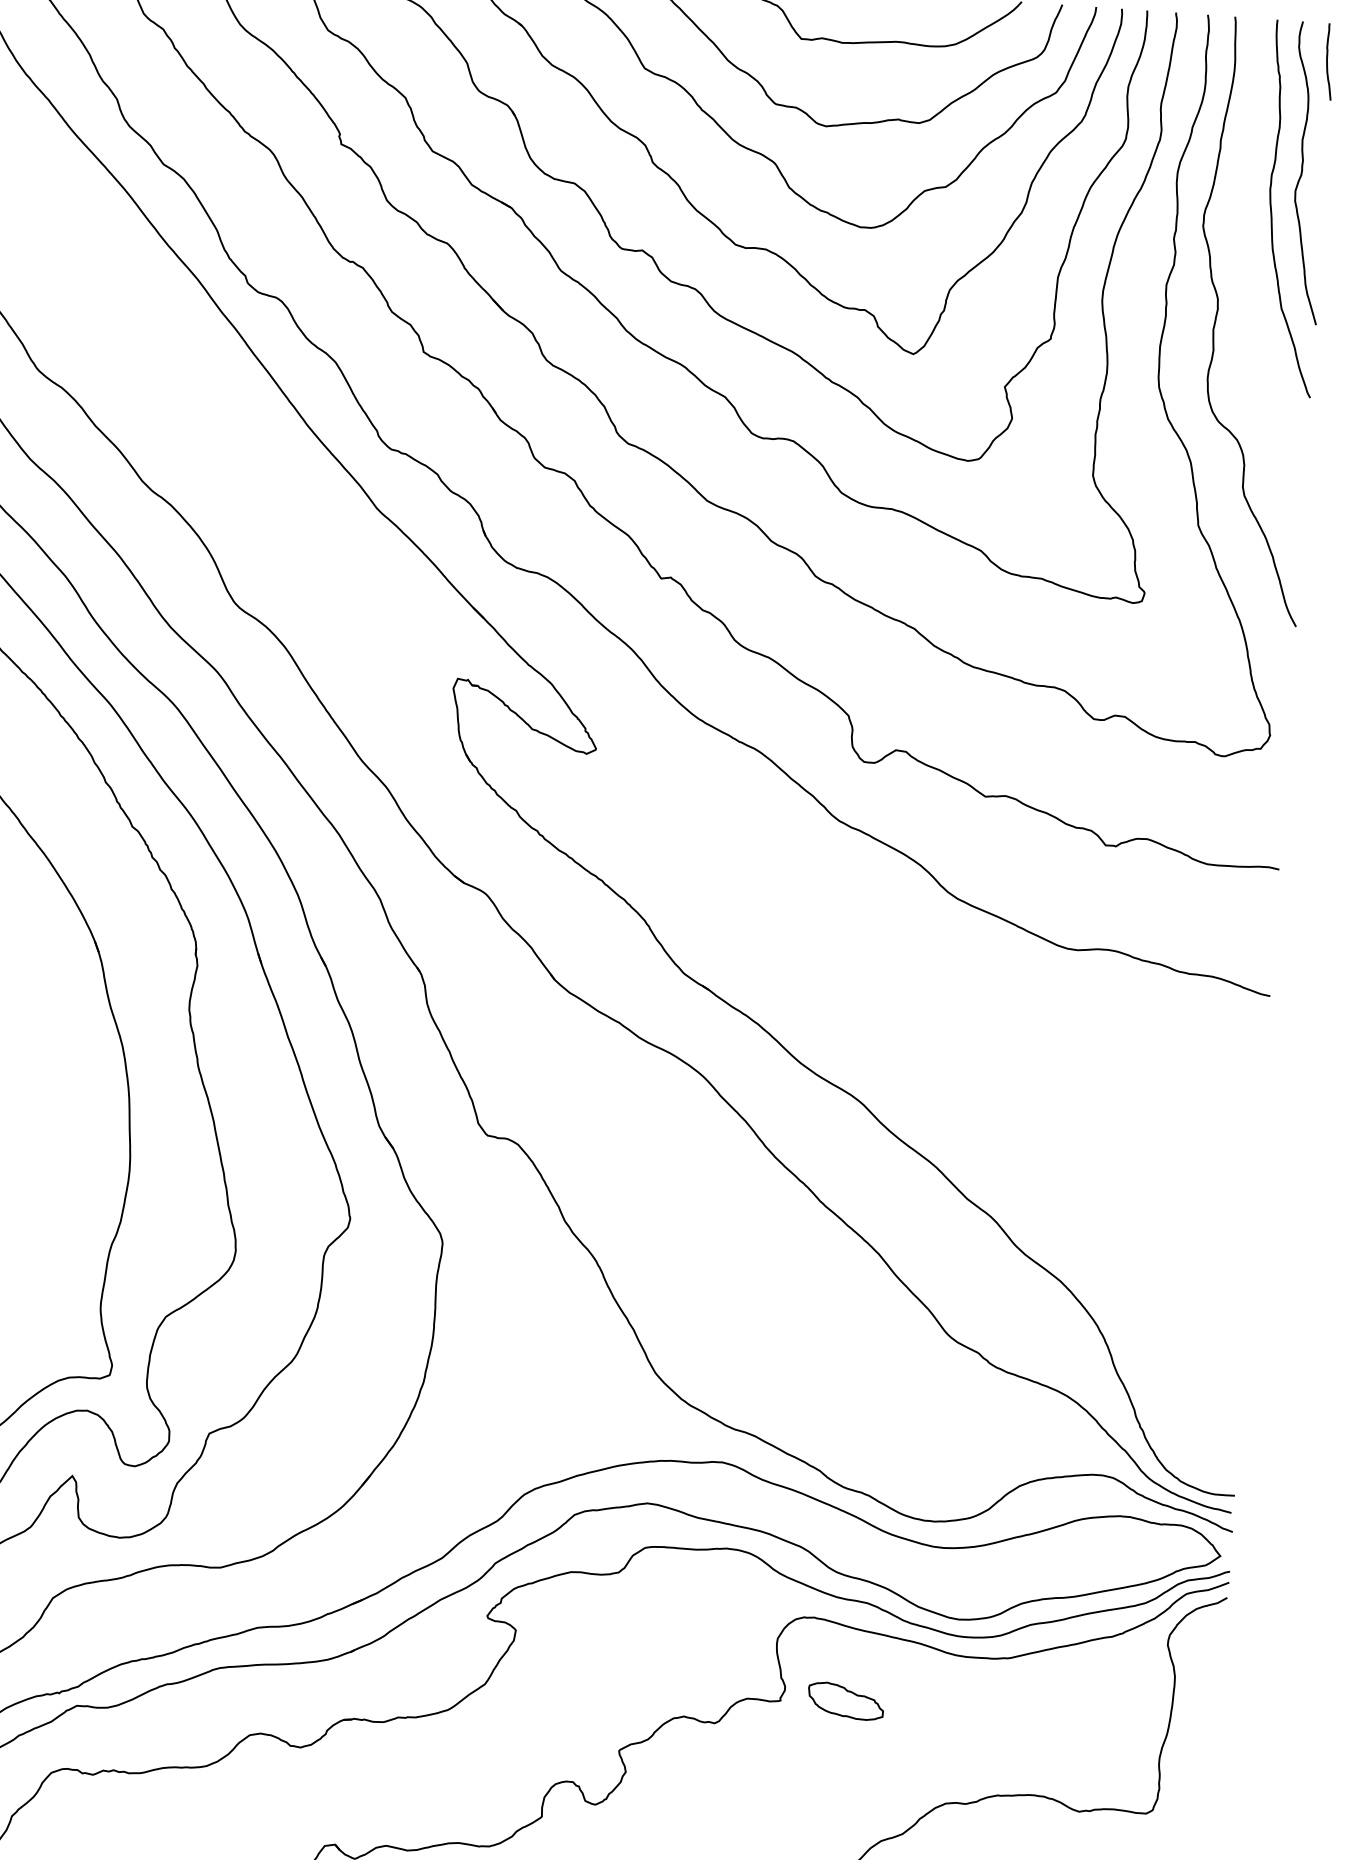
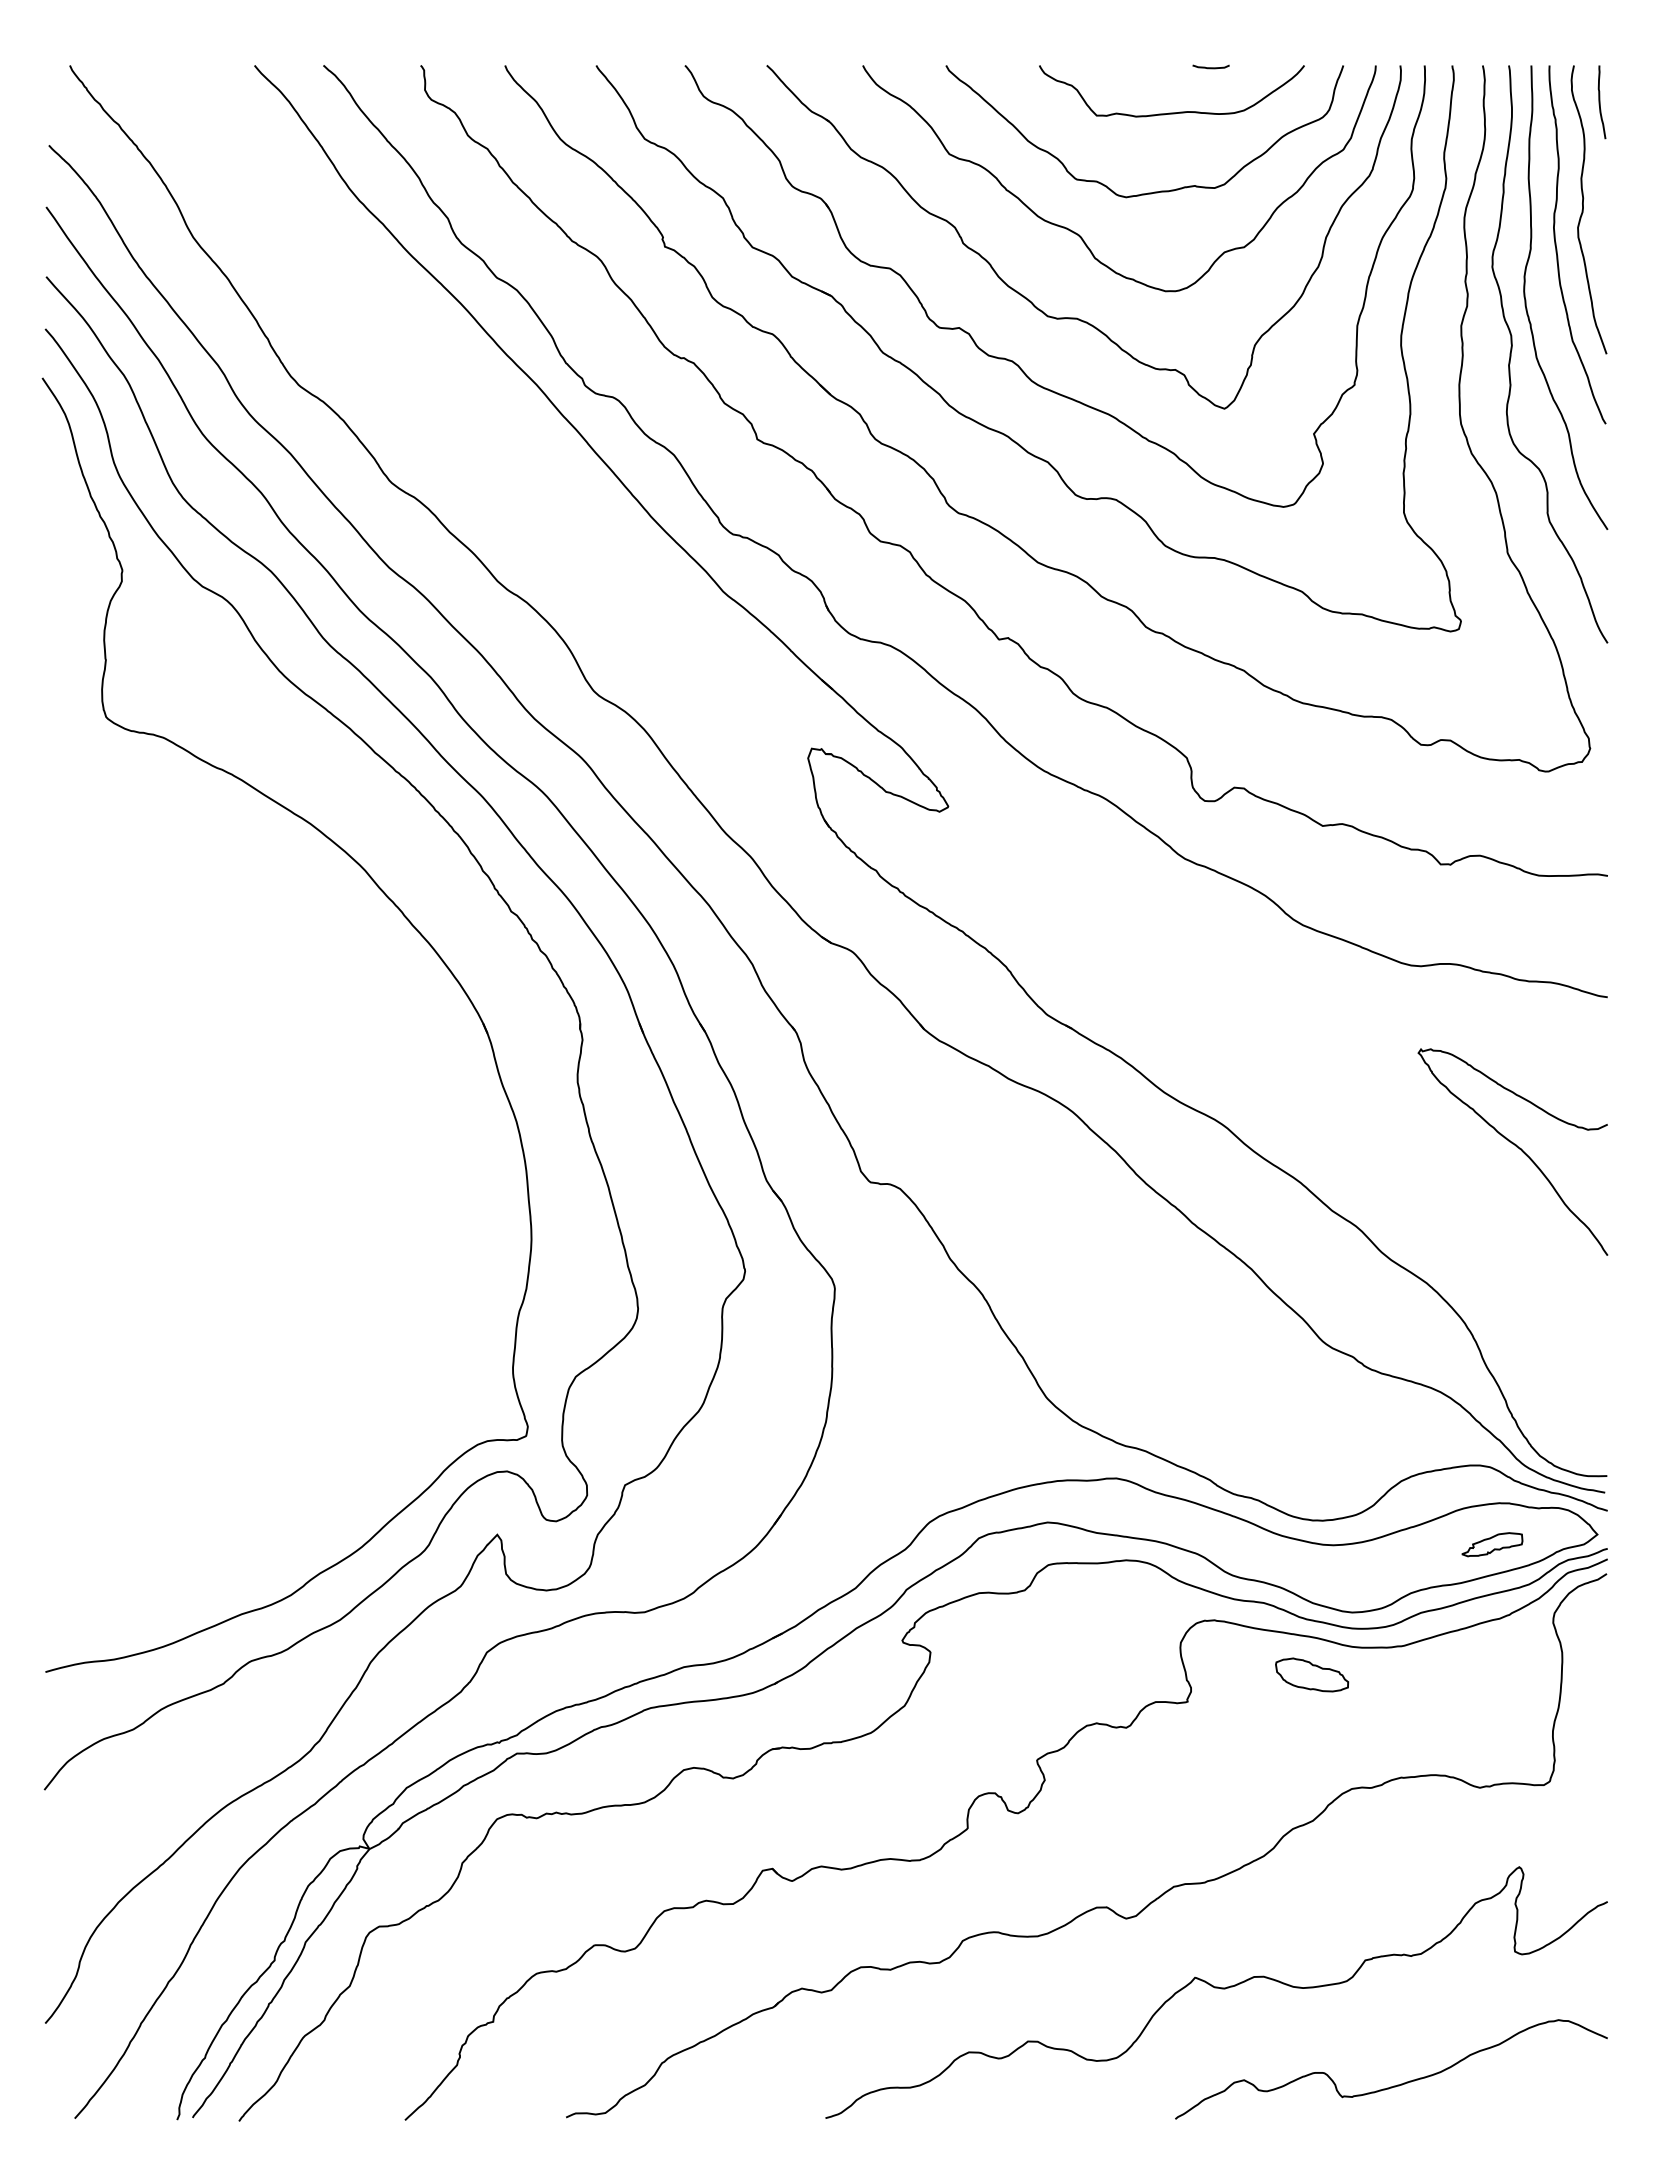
curve: (1236, 262) -> (1526, 299), added
curve: (1164, 1146) -> (1516, 1147), added
part: (1110, 1558) -> (1492, 1544), added
part: (846, 1700) -> (1312, 1674), moved

